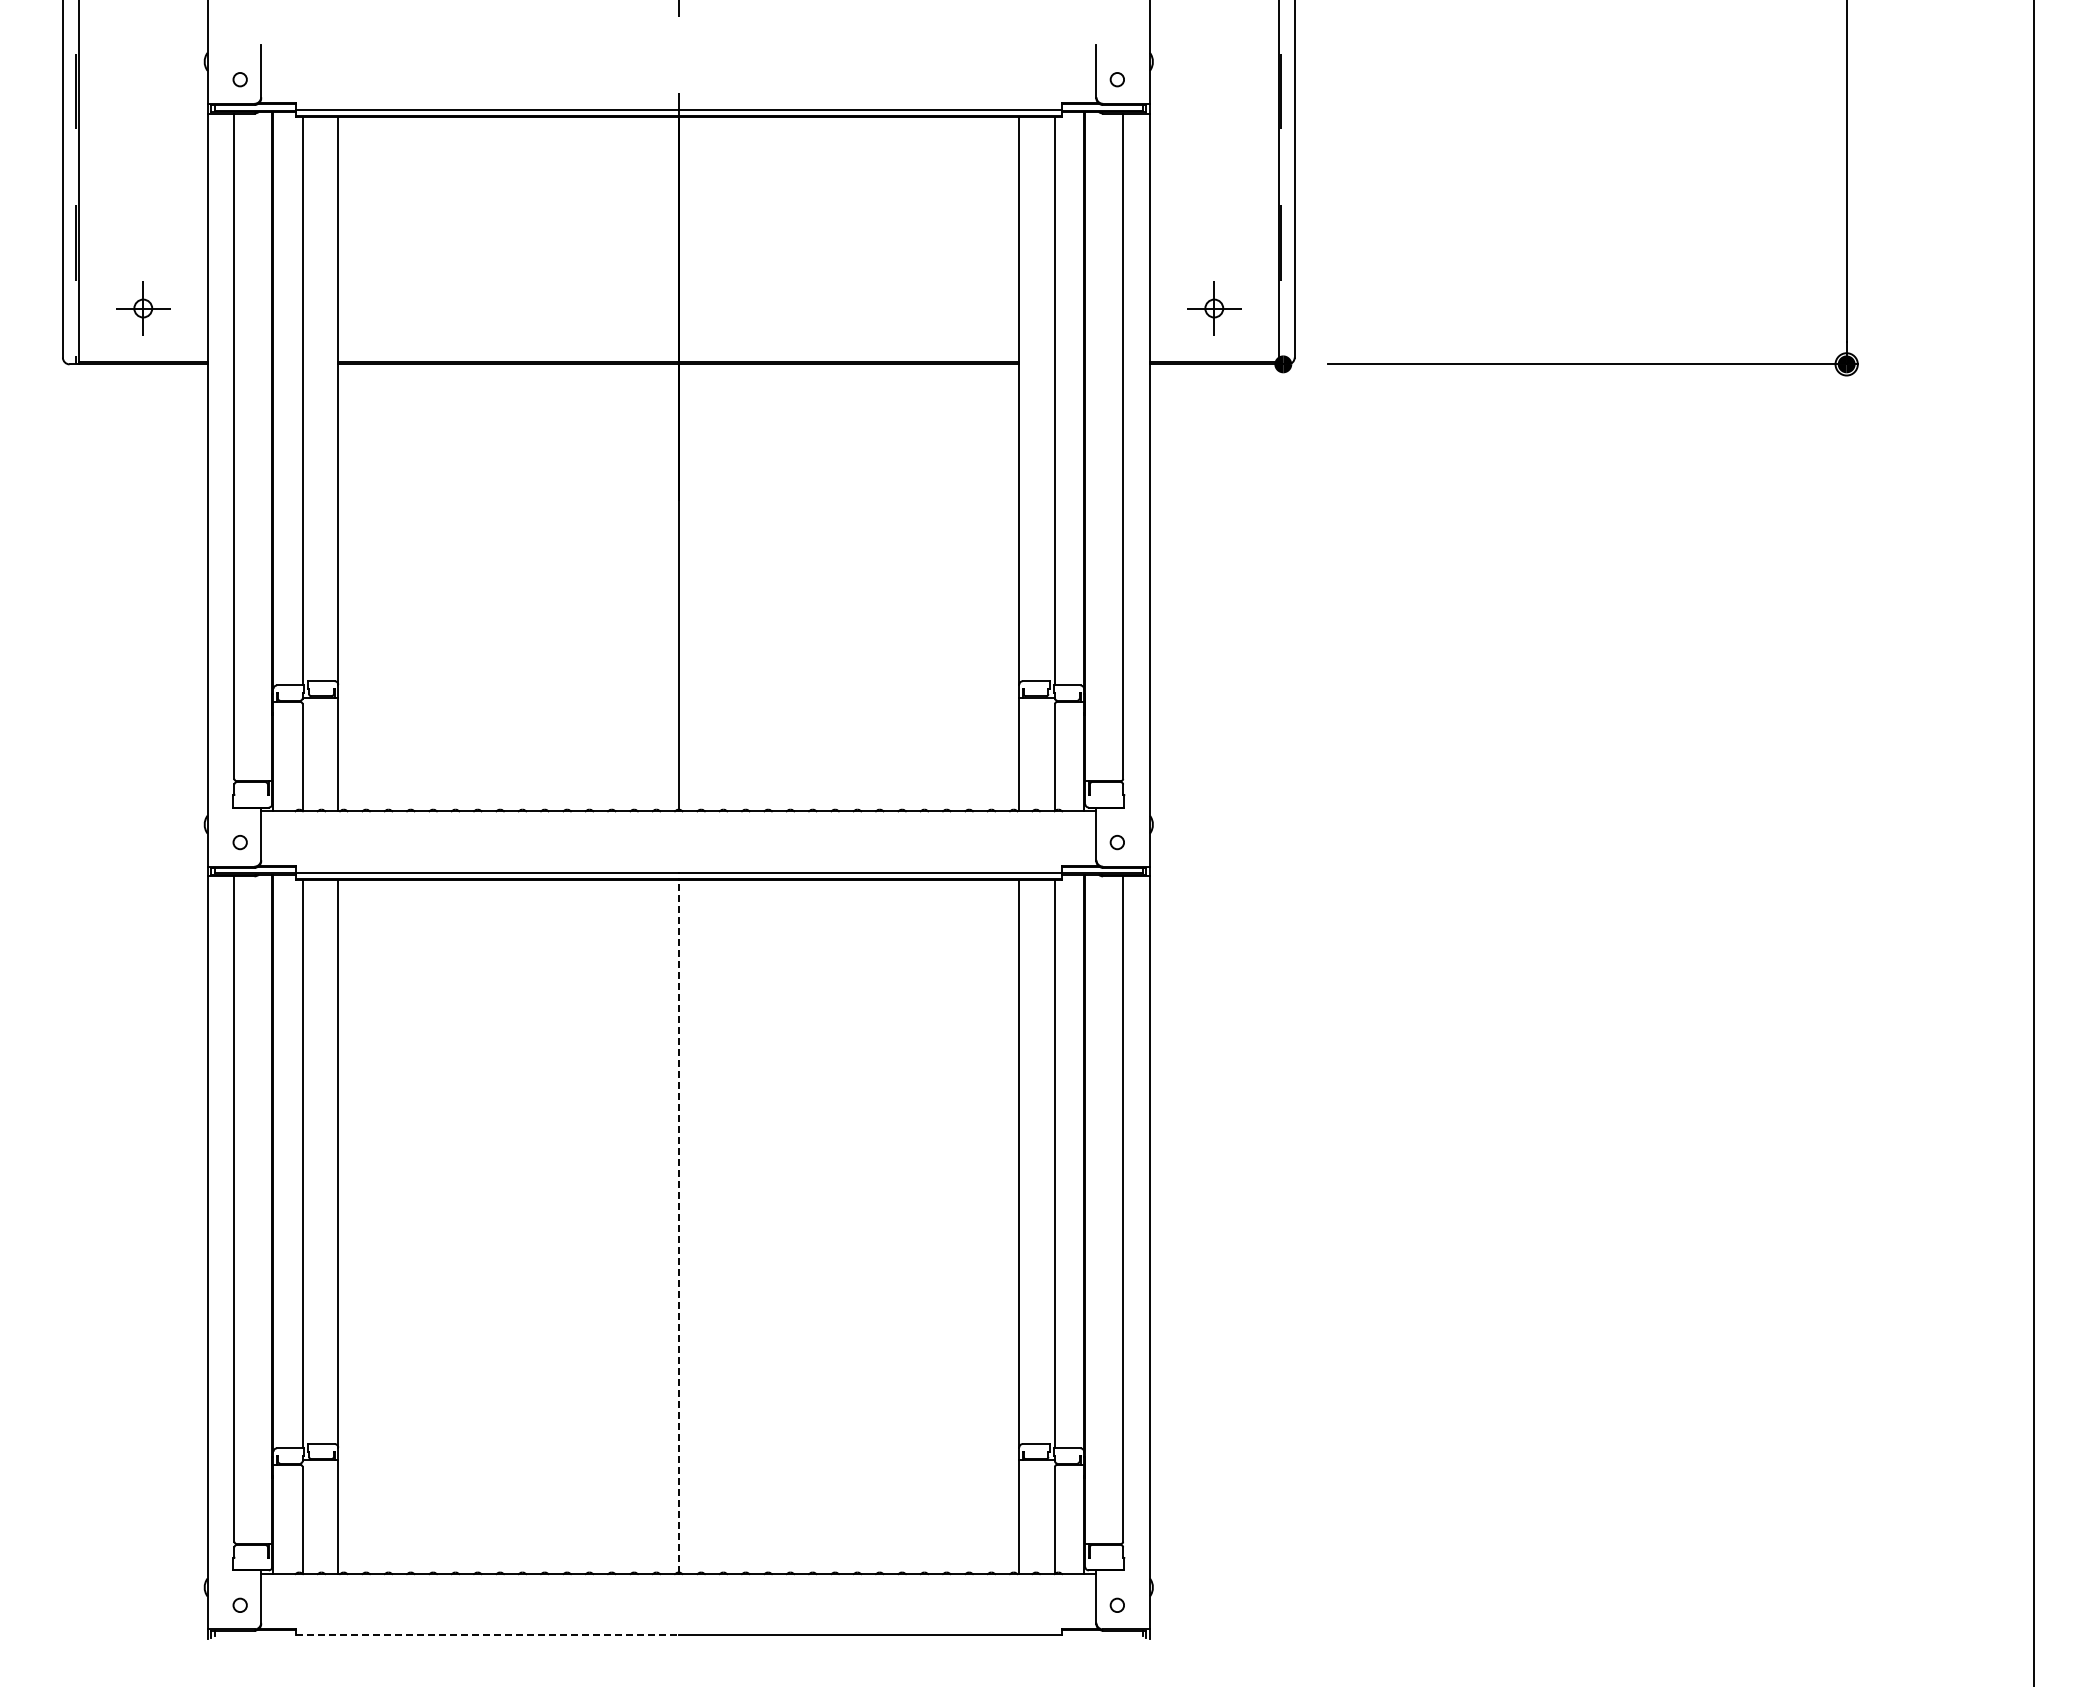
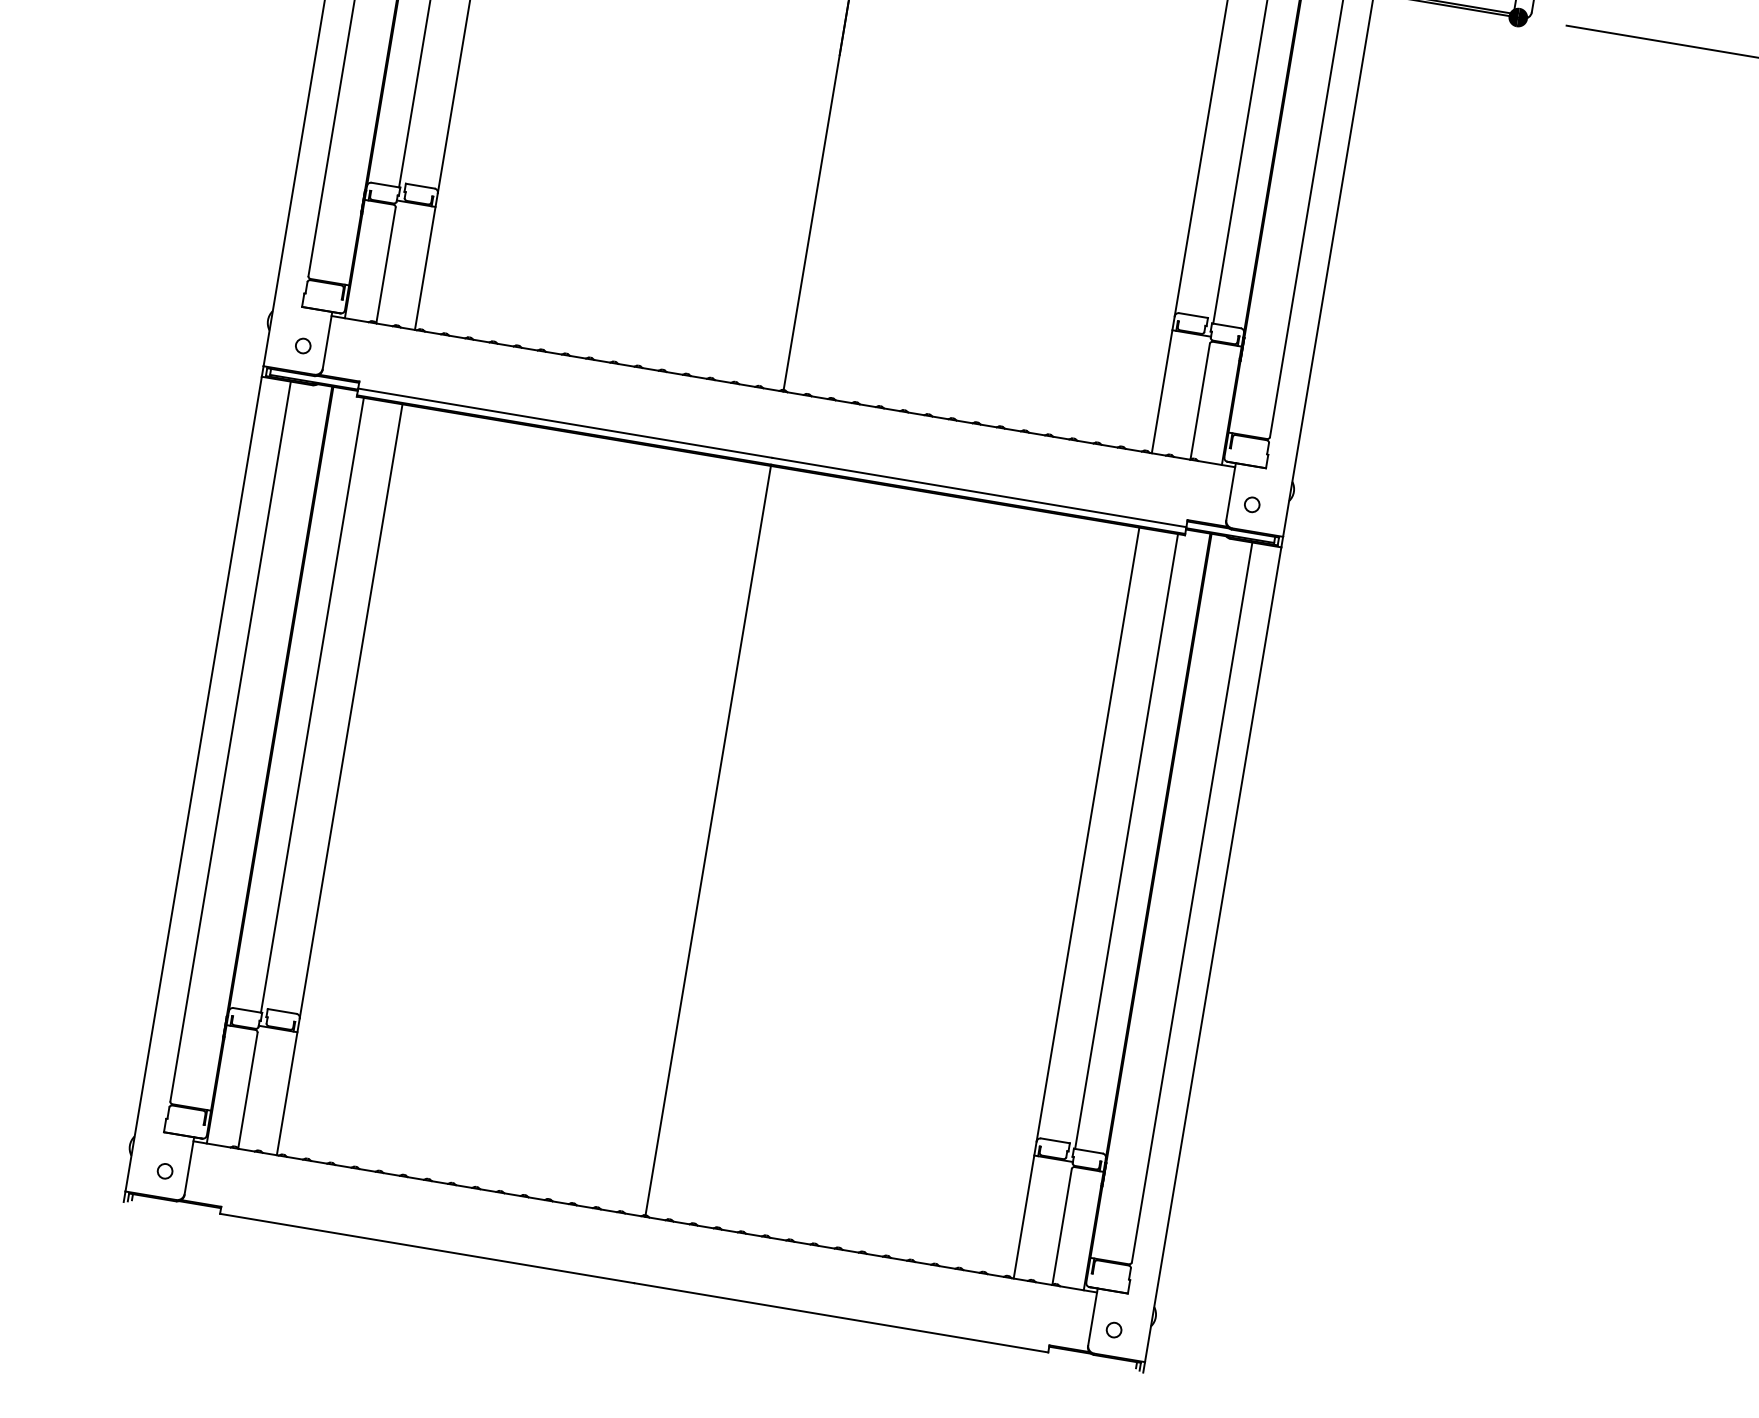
line: (678, 1225) -> (708, 839), dashed -> solid
line: (487, 1635) -> (427, 1248), dashed -> solid

